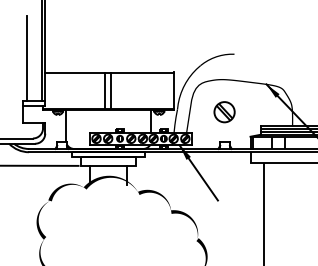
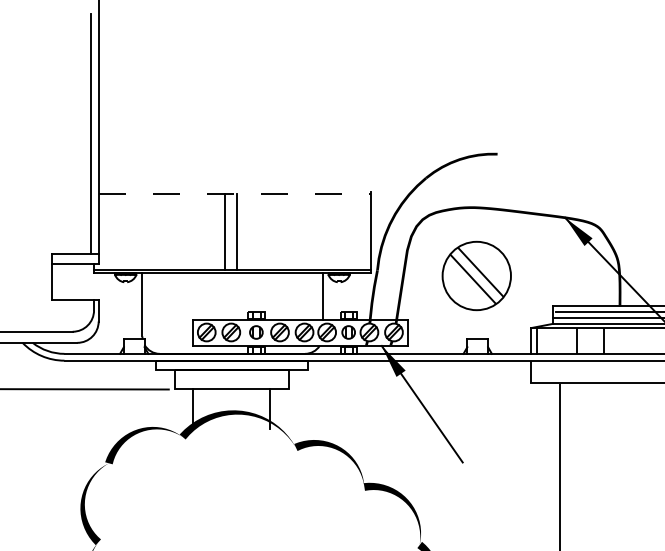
line: (27, 58) -> (61, 163), removed
line: (110, 73) -> (236, 194), solid -> dashed
part: (224, 112) -> (476, 276), size x1.6

